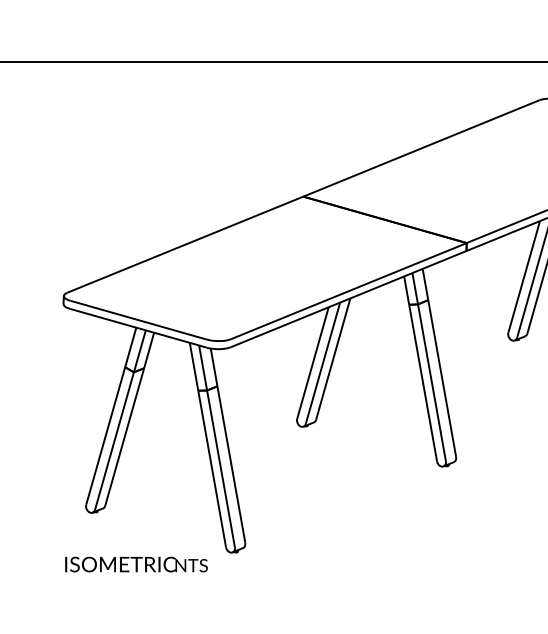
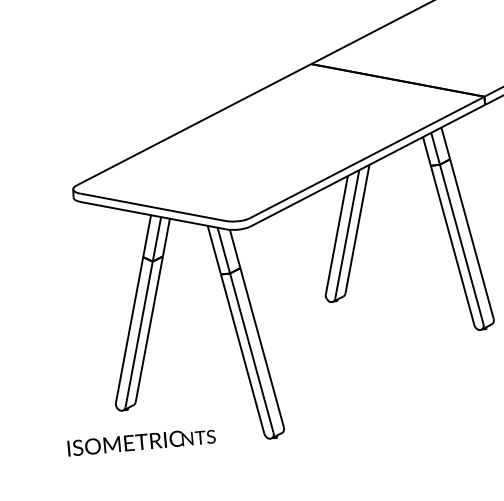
text: (136, 564) -> (141, 441), moved

